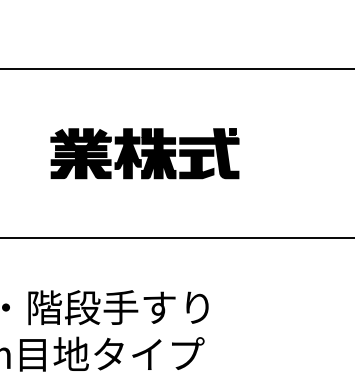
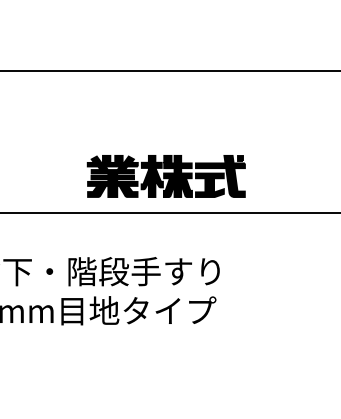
part: (143, 153) -> (165, 176), moved

